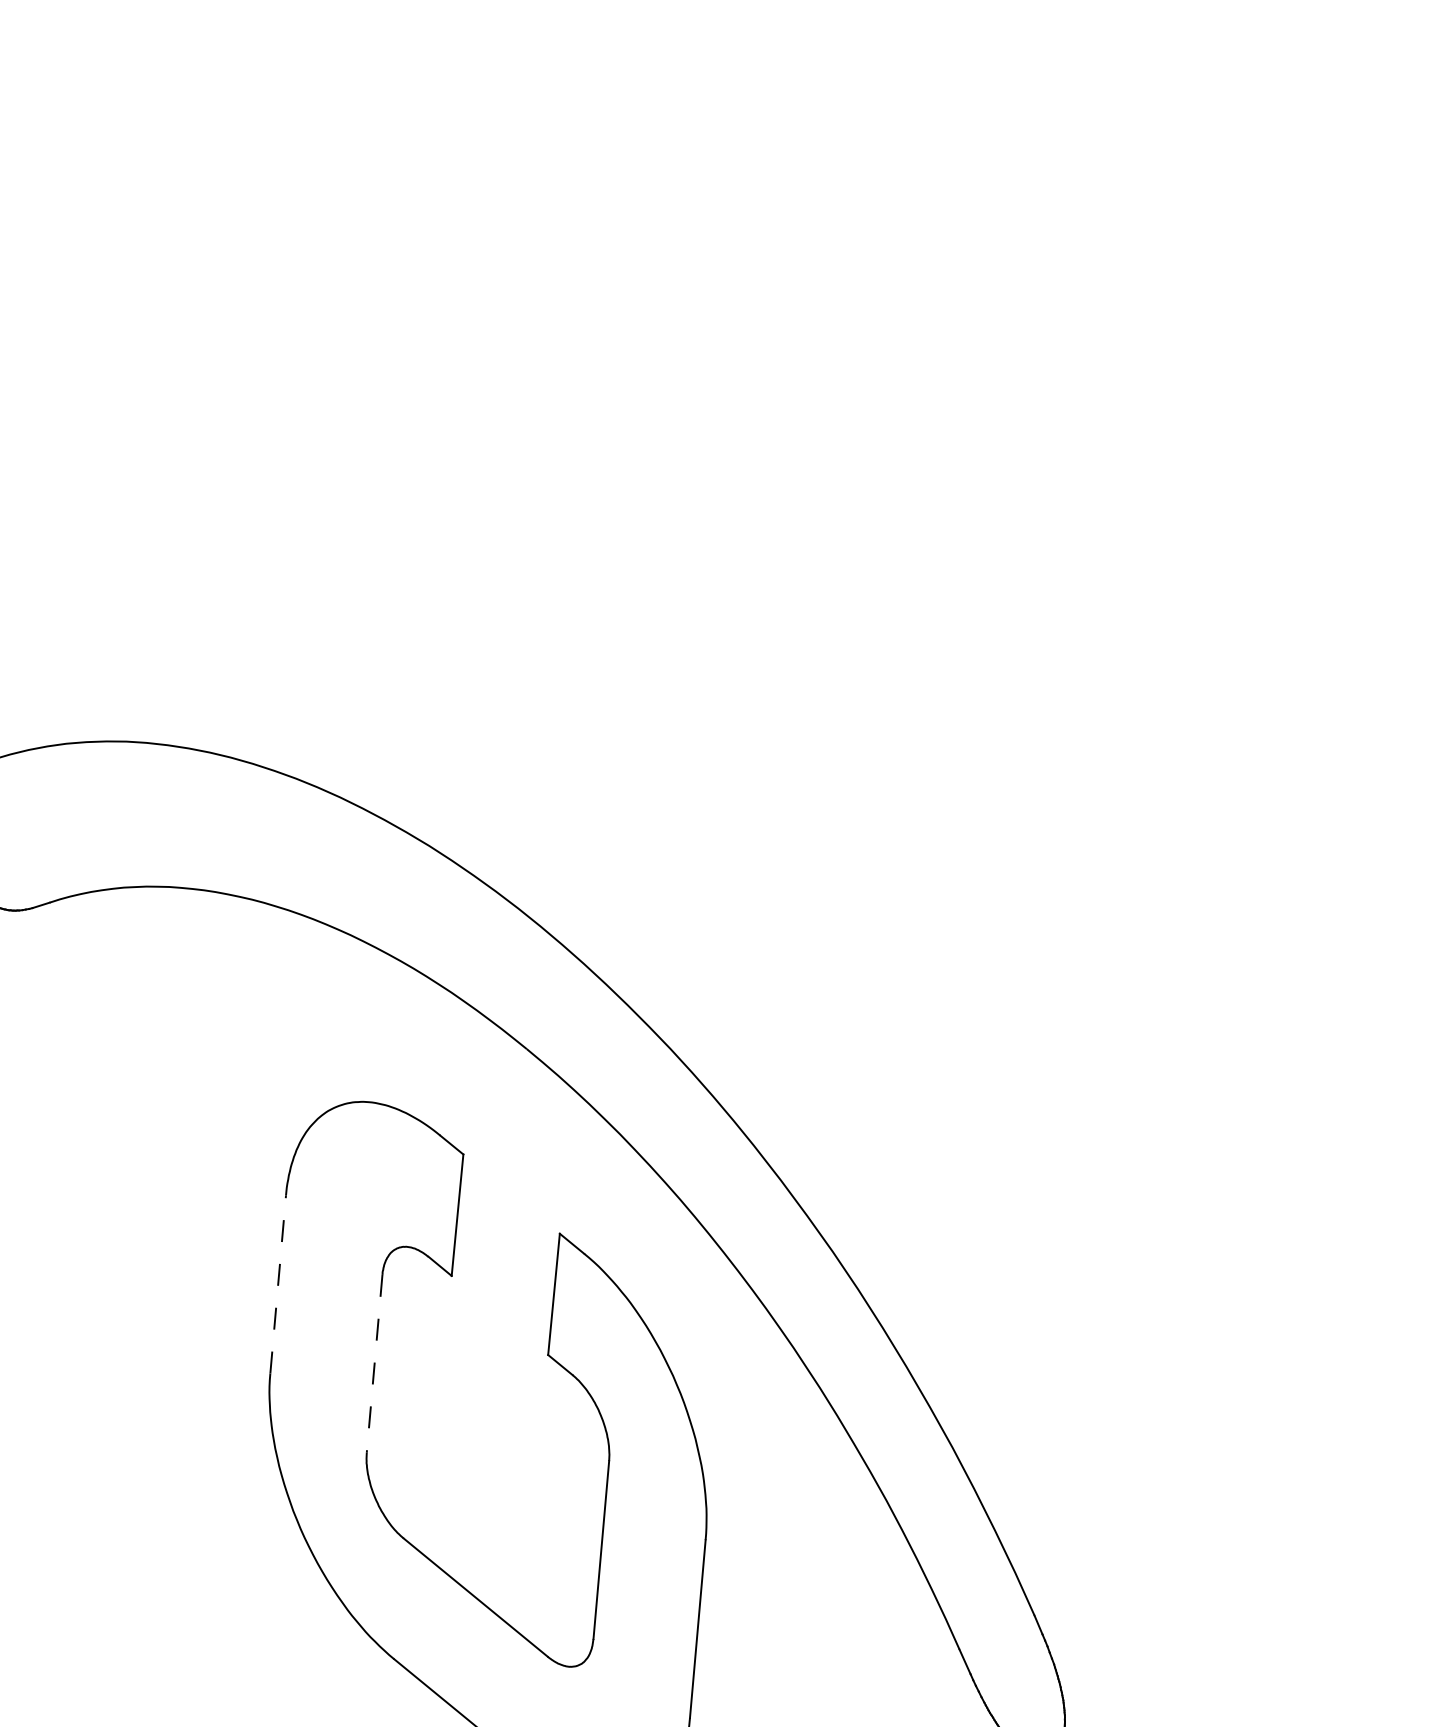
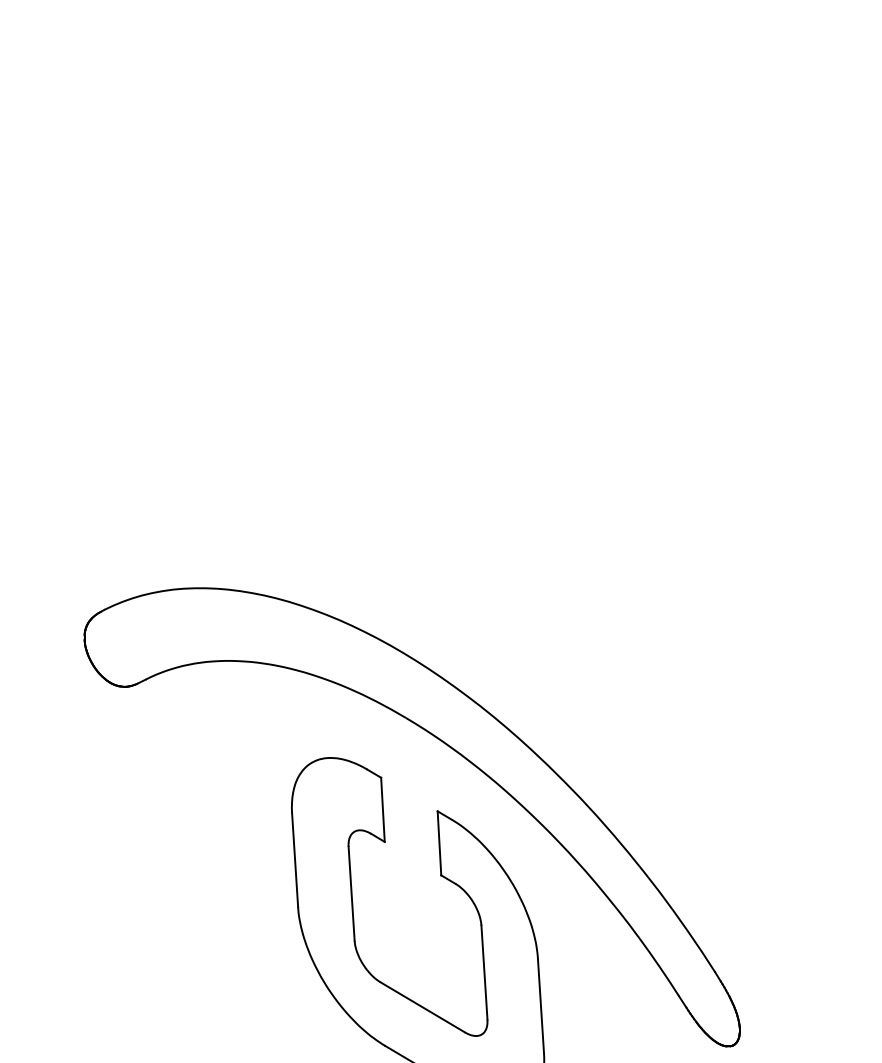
line: (279, 1283) -> (295, 859), dashed -> solid
line: (374, 1365) -> (351, 894), dashed -> solid

